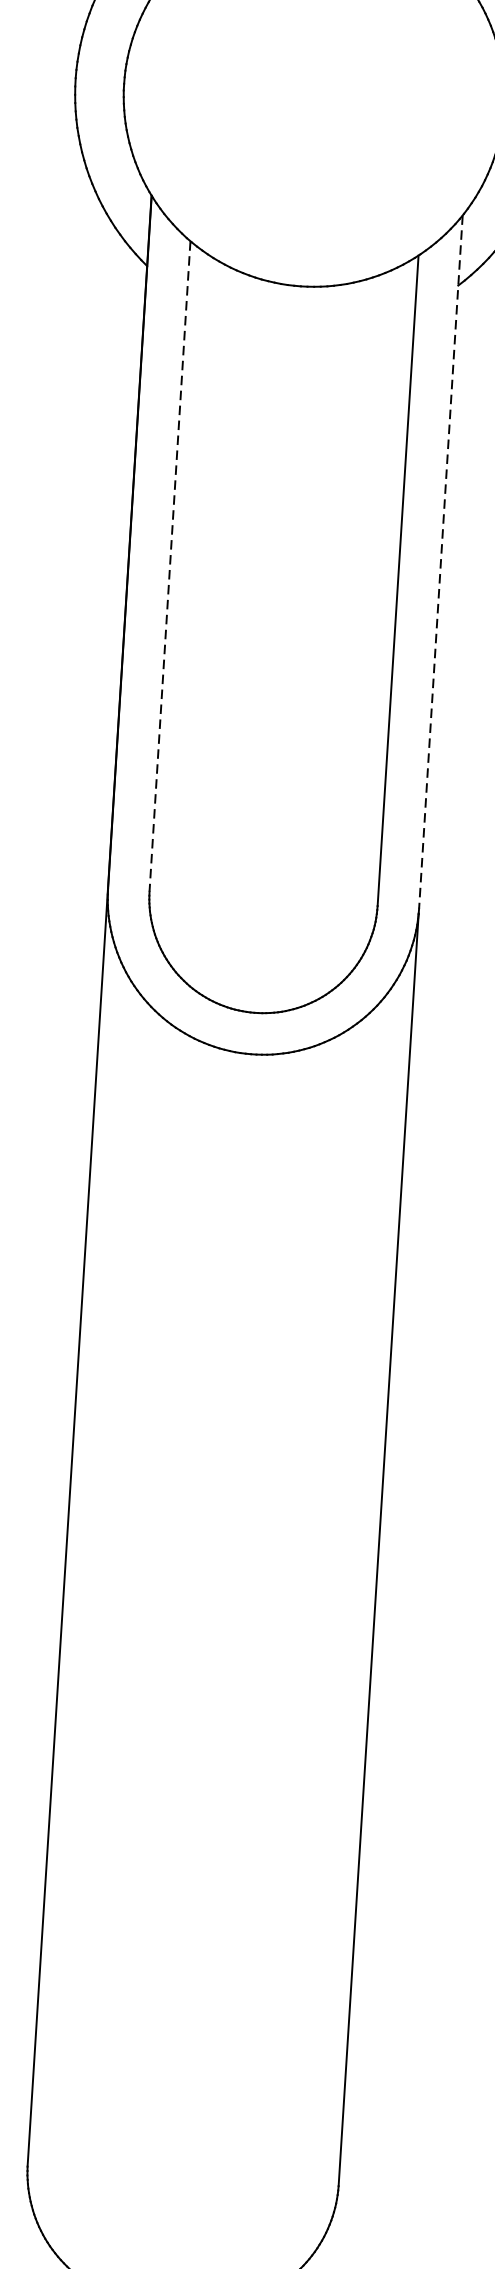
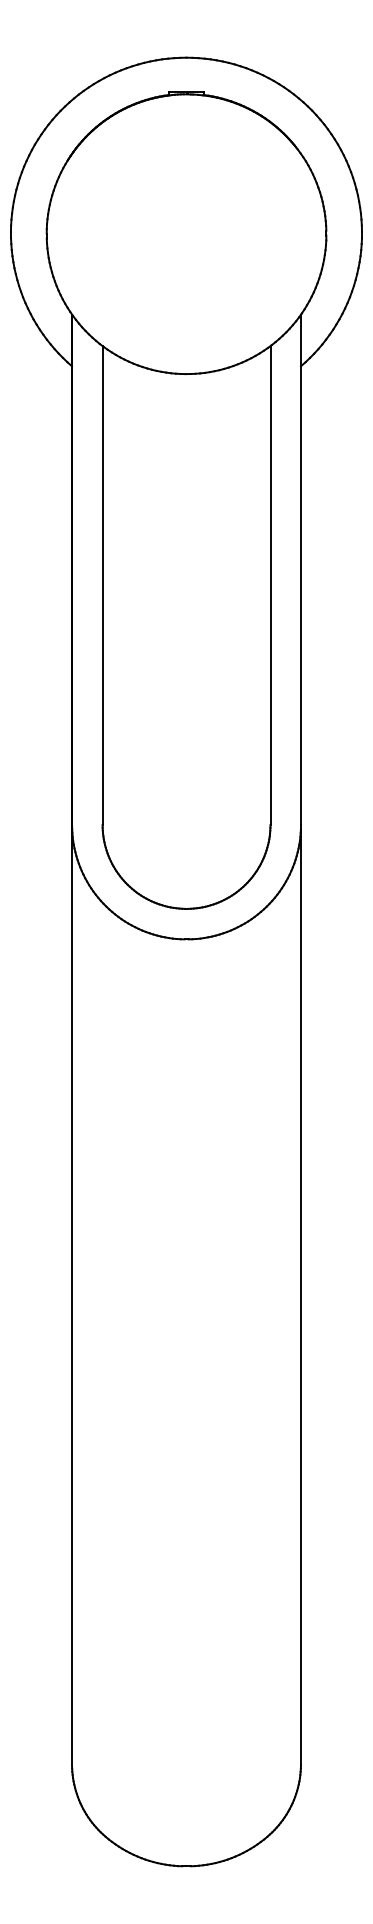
line: (441, 563) -> (301, 570), dashed -> solid
line: (169, 567) -> (102, 586), dashed -> solid

